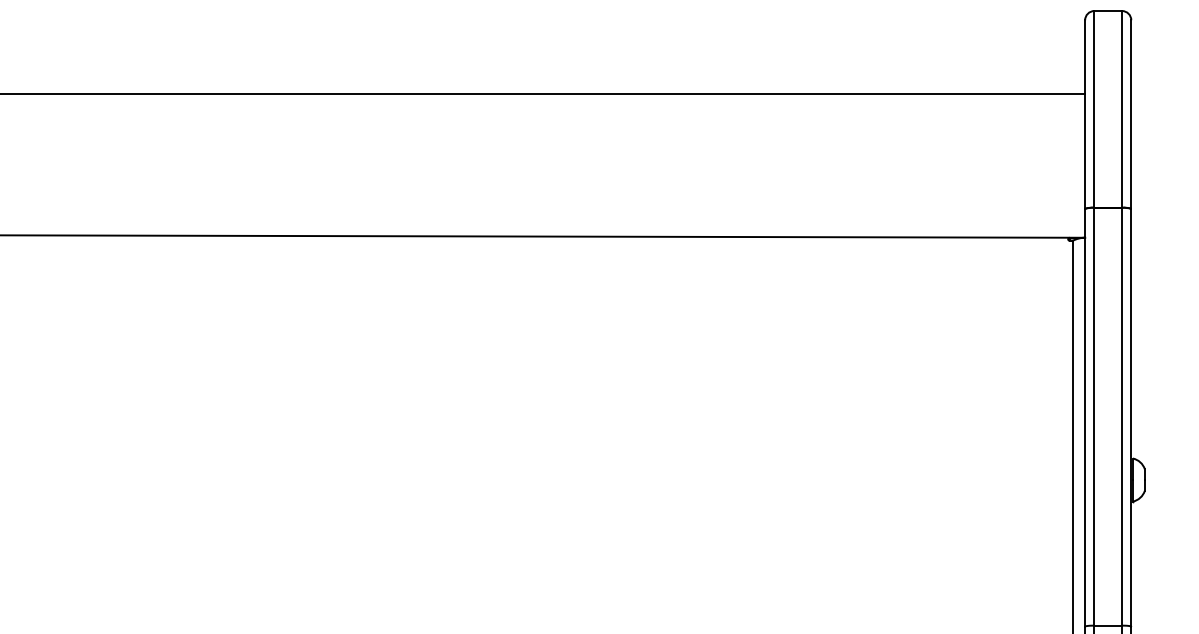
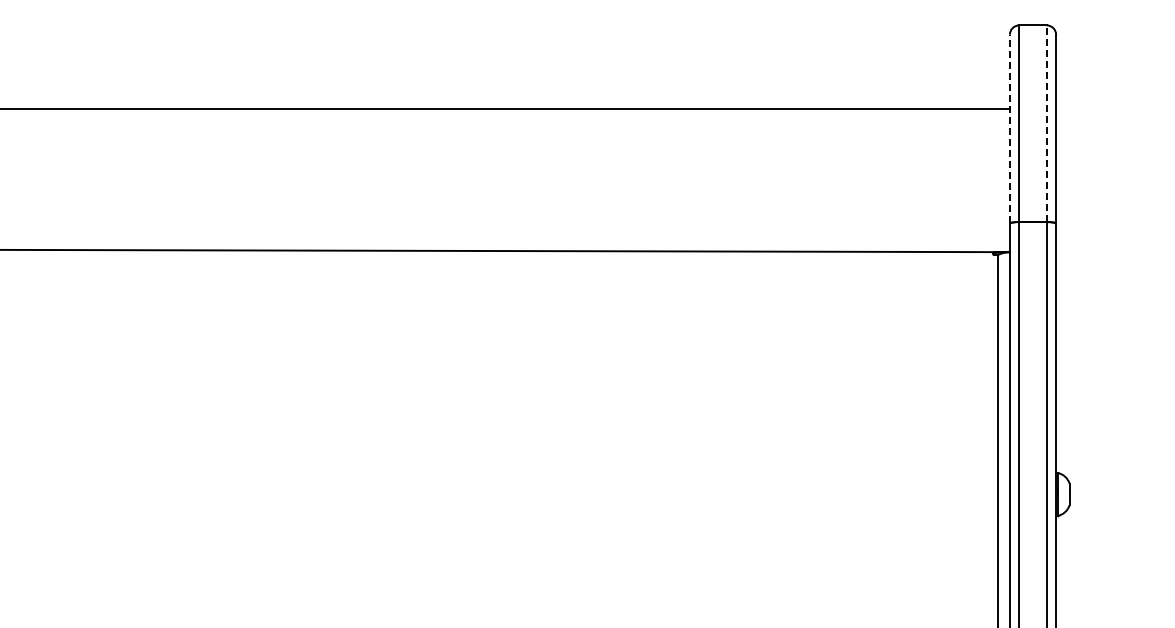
line: (1122, 108) -> (1047, 122), solid -> dashed
line: (1085, 114) -> (1010, 128), solid -> dashed

